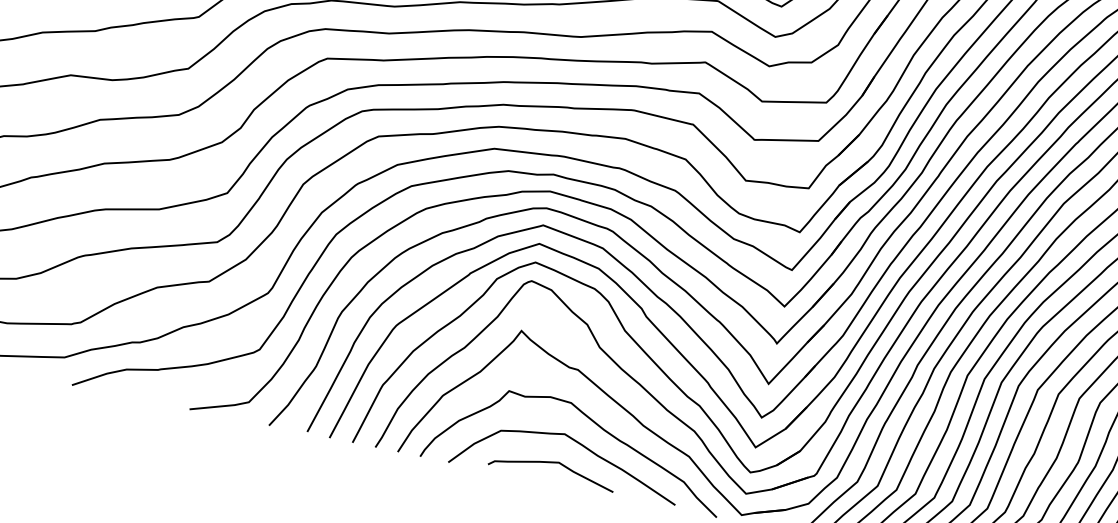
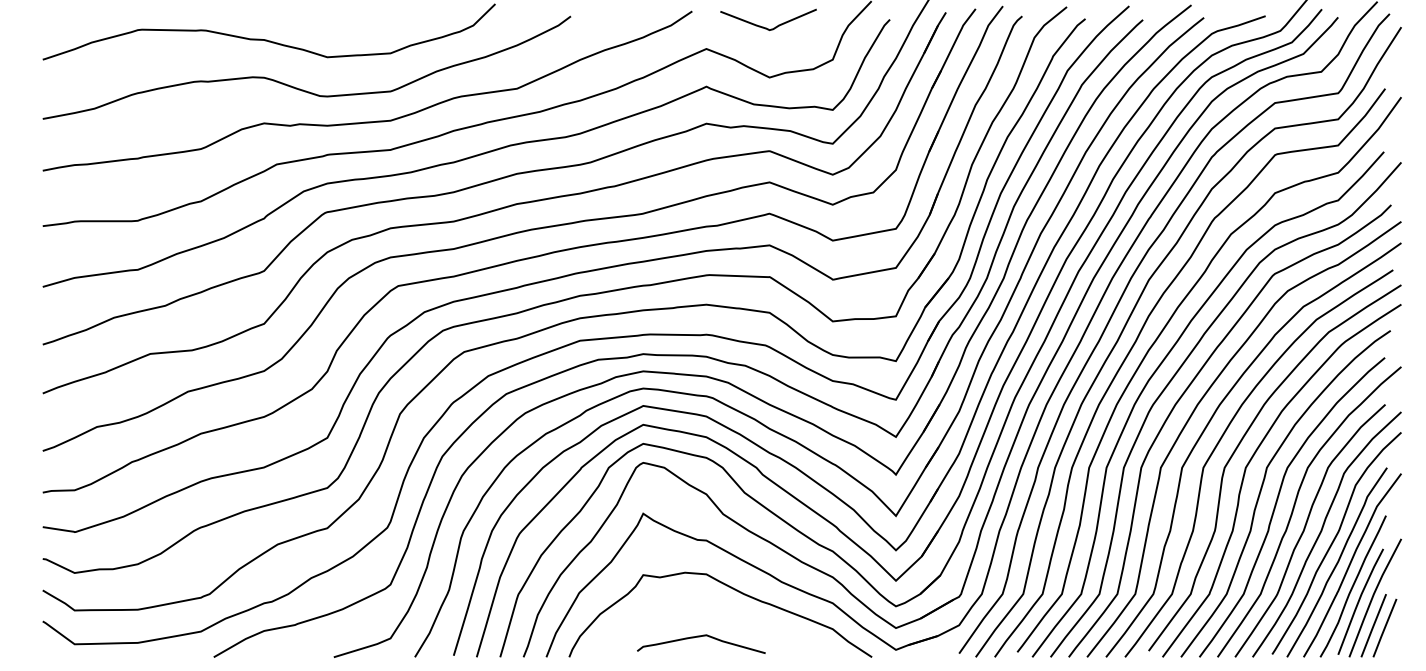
curve: (576, 443) -> (719, 612), removed

